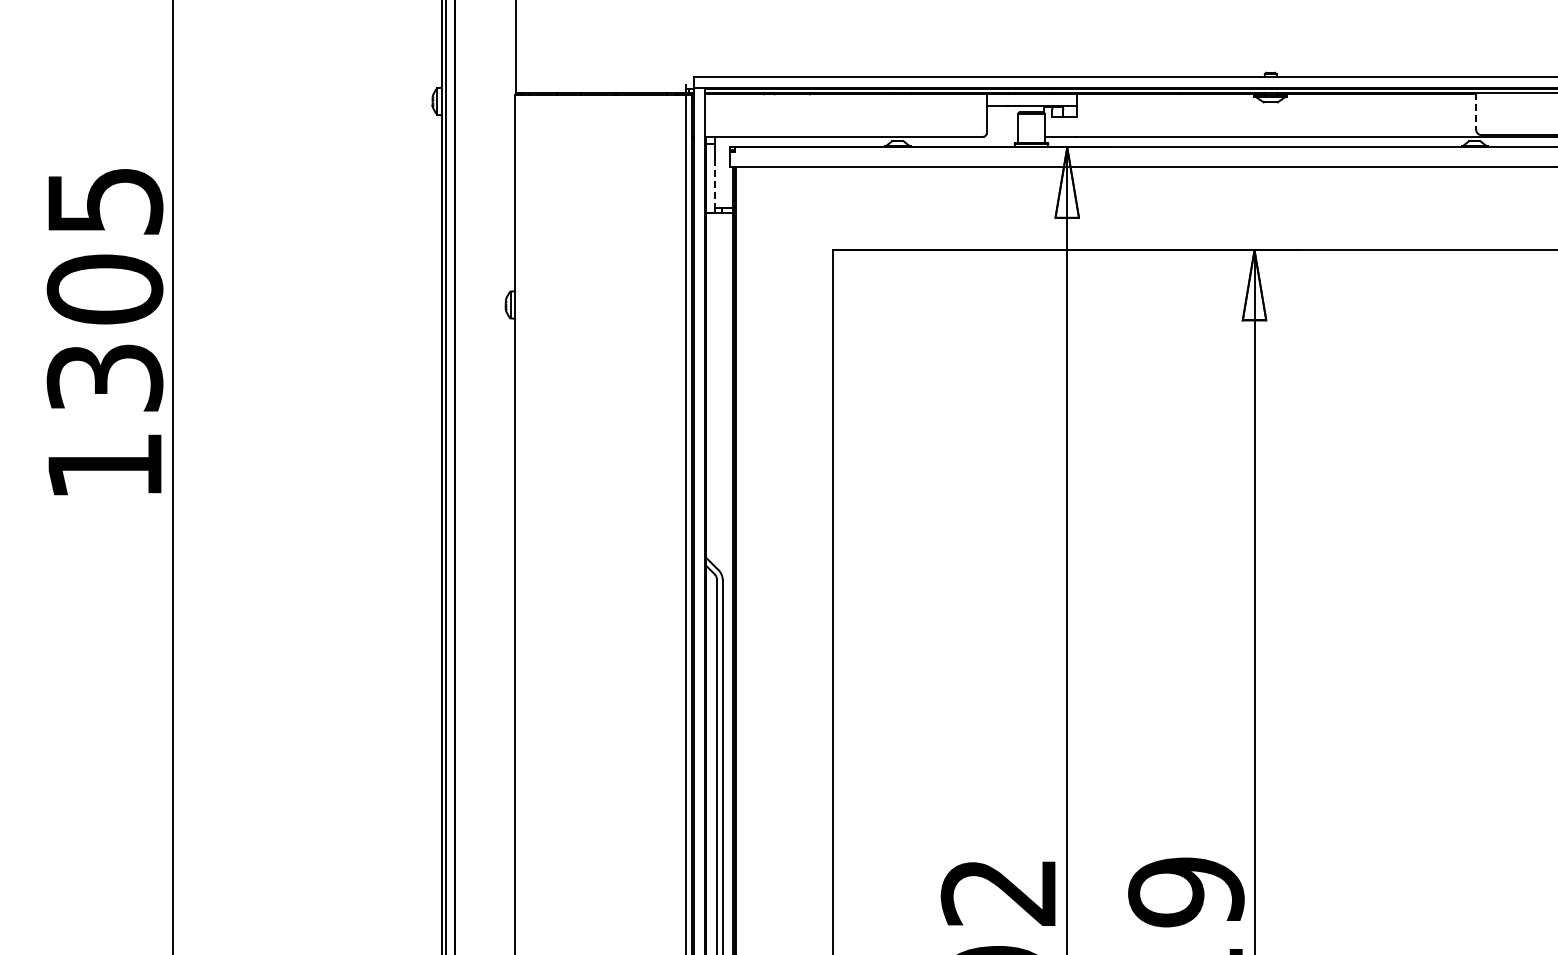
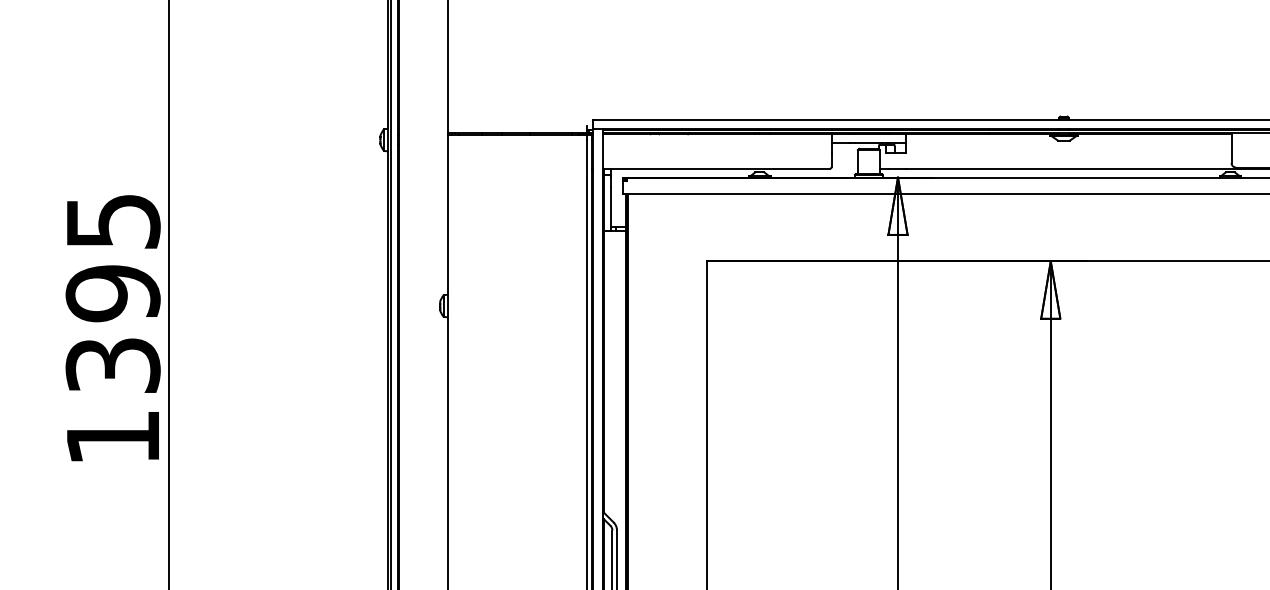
line: (1476, 111) -> (1231, 148), dashed -> solid
line: (714, 183) -> (610, 206), dashed -> solid
text: (104, 289) -> (112, 293), 1305 -> 1395

